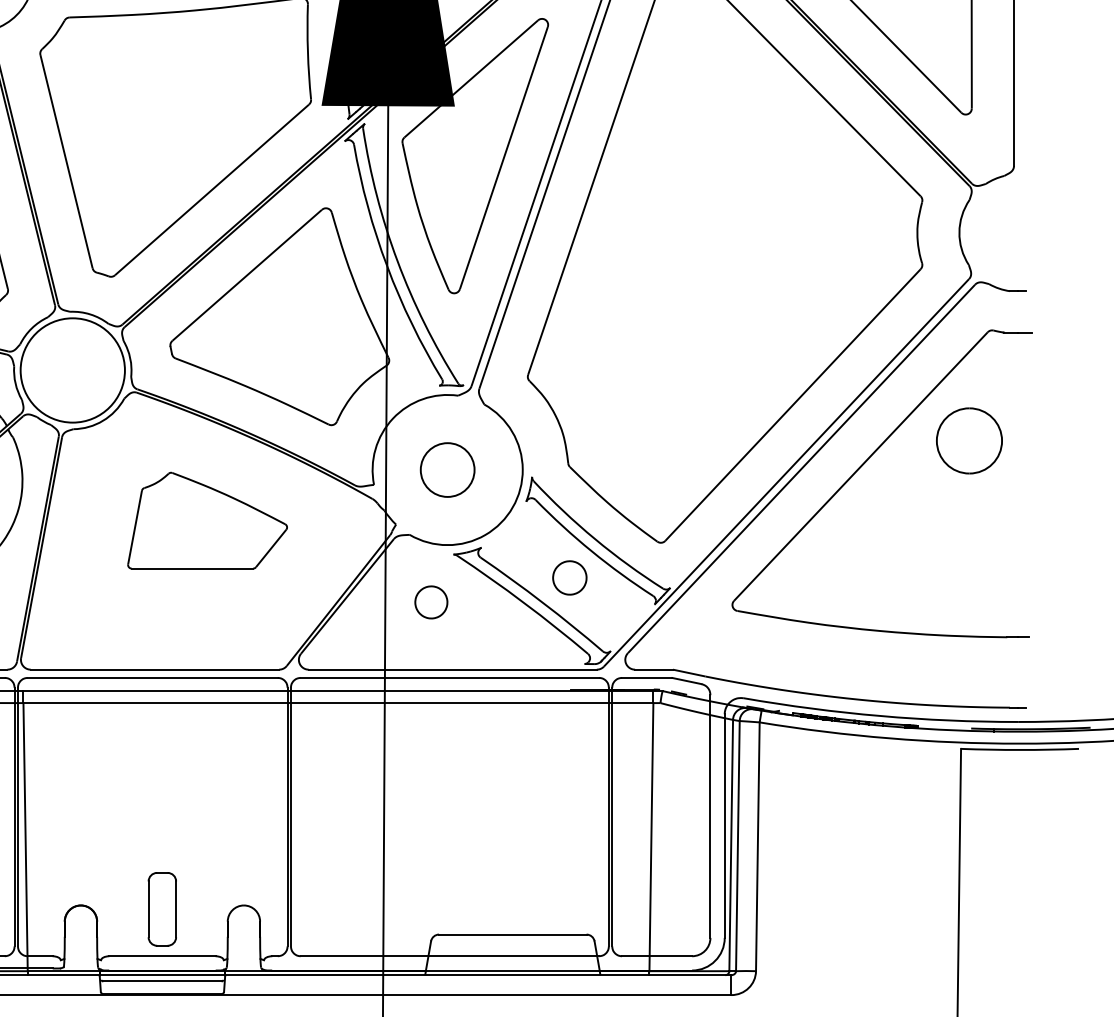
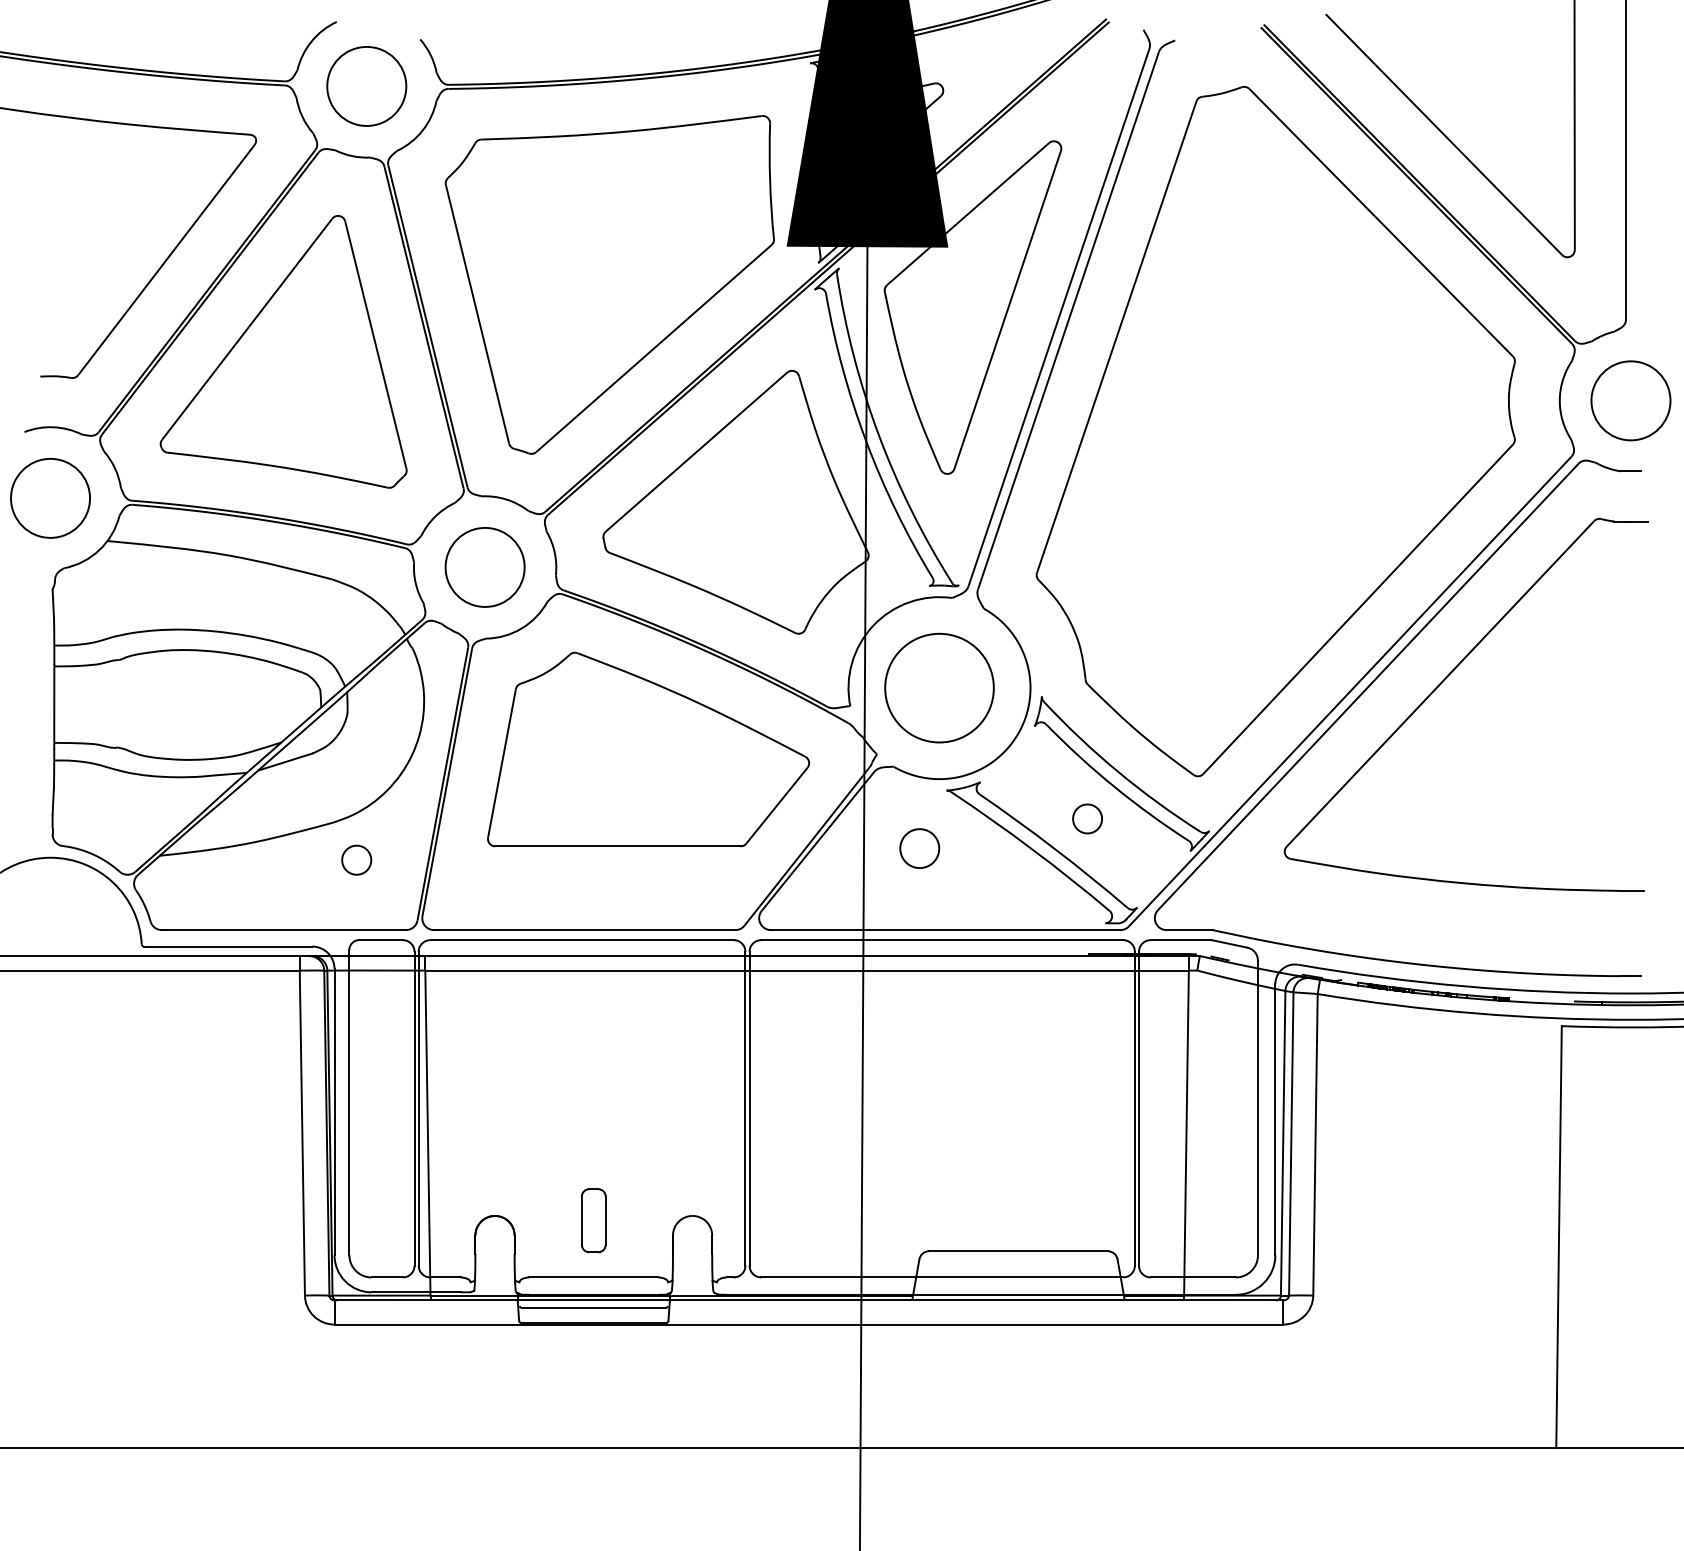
circle: (72, 369) -> (484, 566), size x0.62
part: (969, 440) -> (1630, 400), moved
circle: (447, 469) -> (939, 687), size x1.67
part: (207, 520) -> (648, 749), size x1.67
part: (569, 577) -> (1087, 818), size x0.71
part: (162, 909) -> (593, 1220), size x0.71

